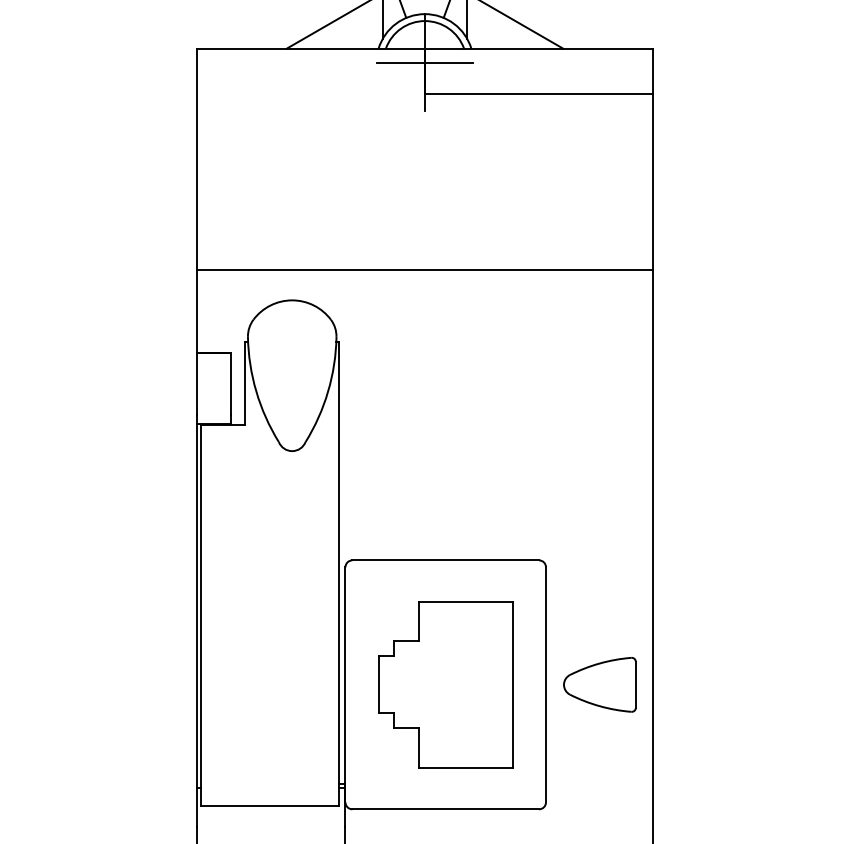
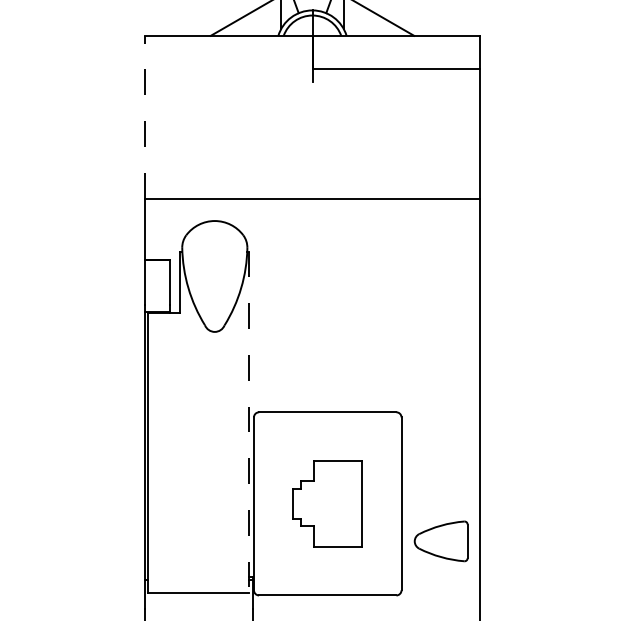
line: (424, 62) -> (312, 46), removed
line: (196, 159) -> (144, 117), solid -> dashed
line: (339, 574) -> (249, 422), solid -> dashed
part: (445, 684) -> (327, 503), size x0.7
part: (599, 684) -> (440, 541), moved

